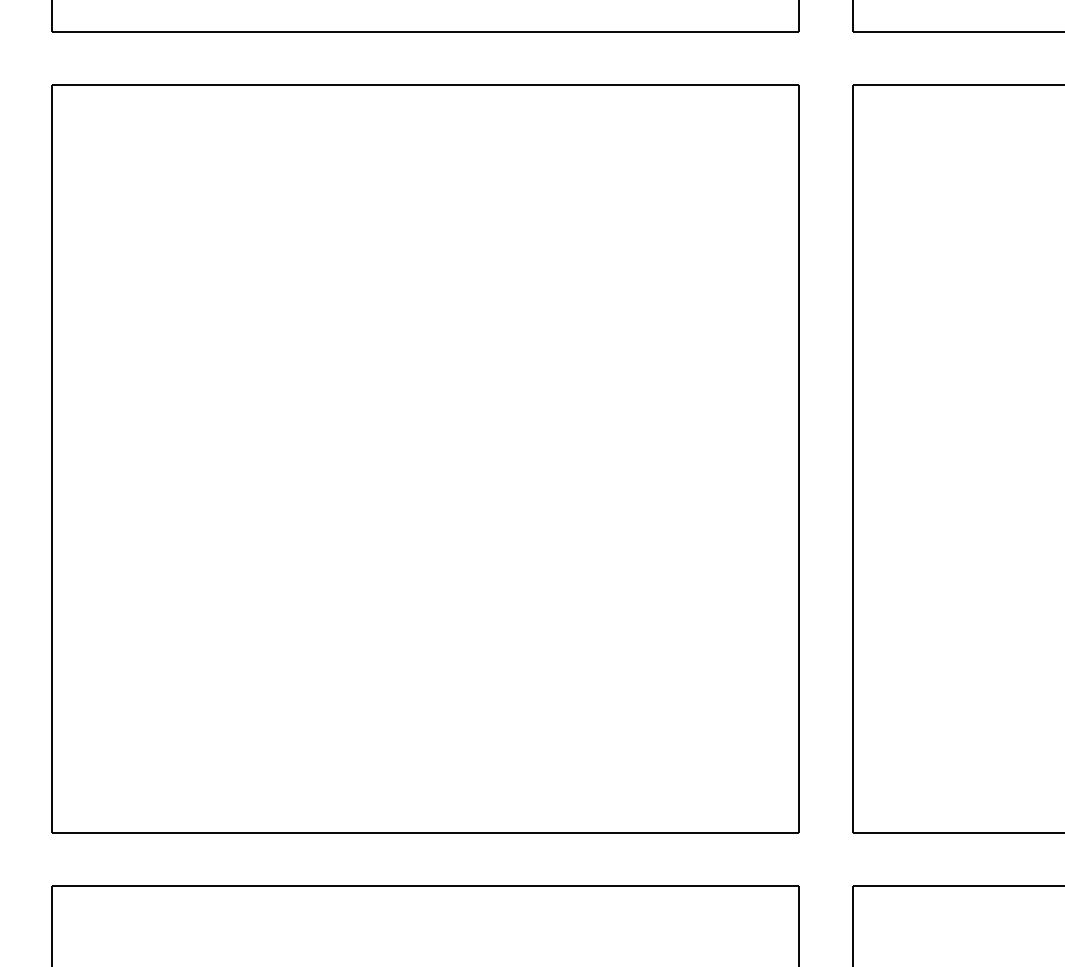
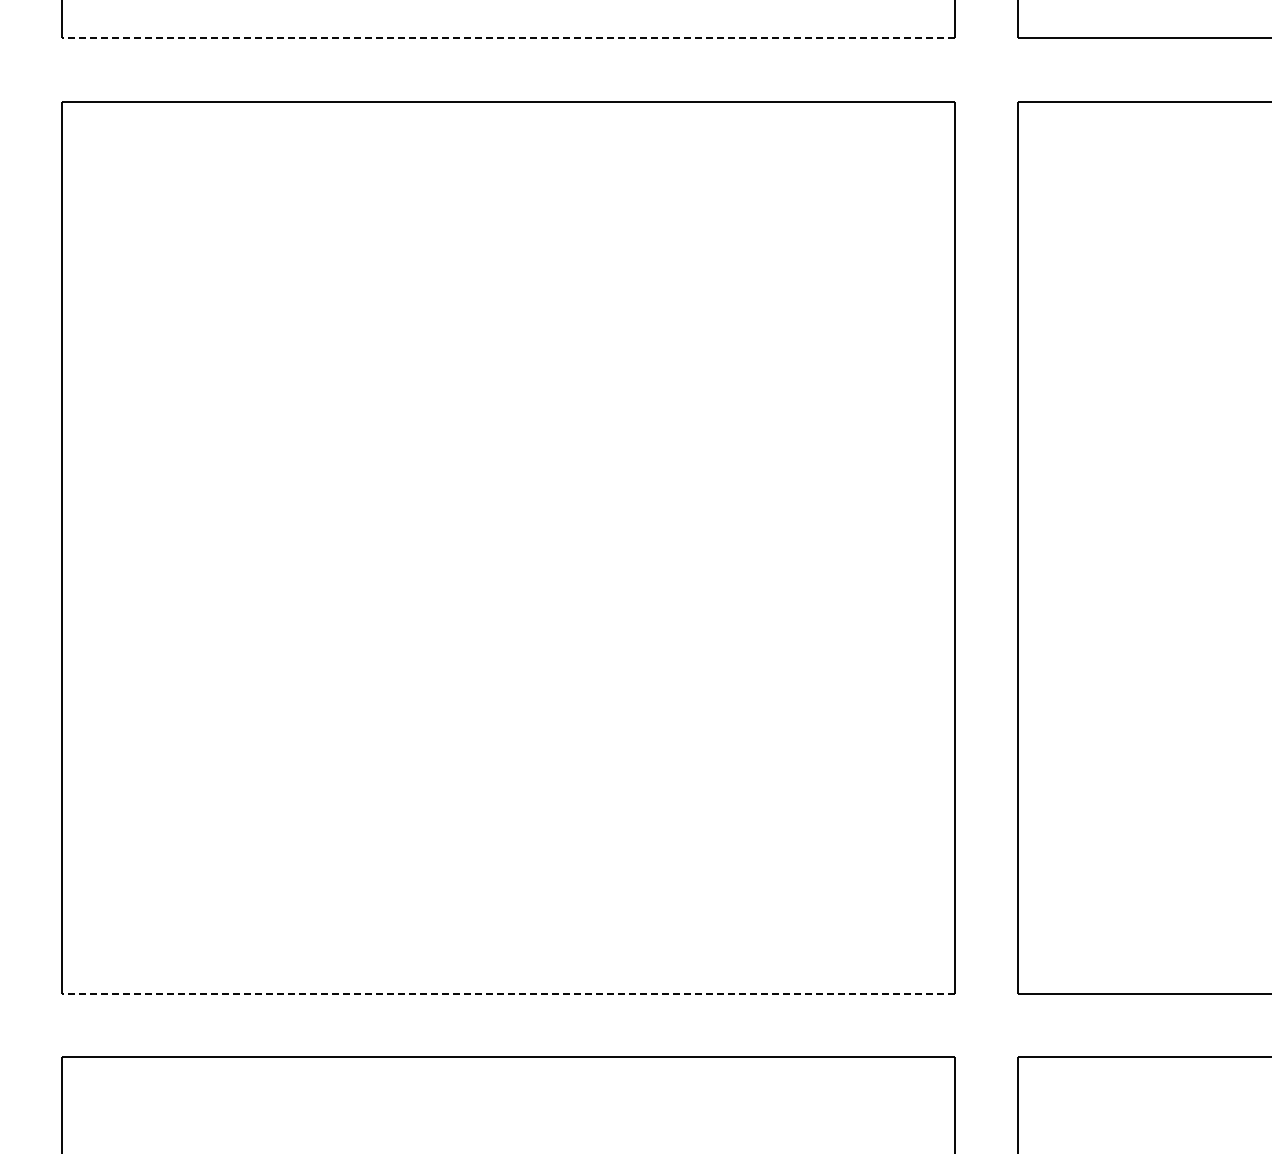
line: (425, 31) -> (508, 37), solid -> dashed
line: (425, 832) -> (508, 993), solid -> dashed

